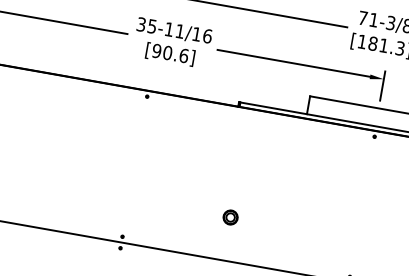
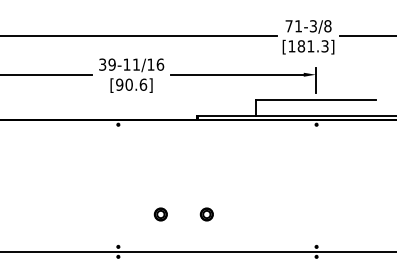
text: (151, 26) -> (111, 64), 35-11/16 -> 39-11/16
part: (177, 208) -> (160, 214), added

